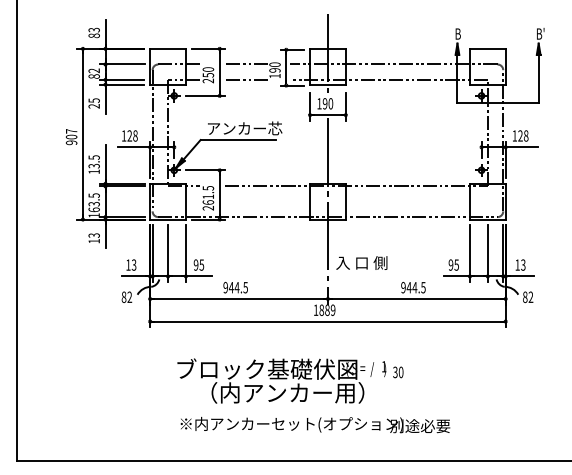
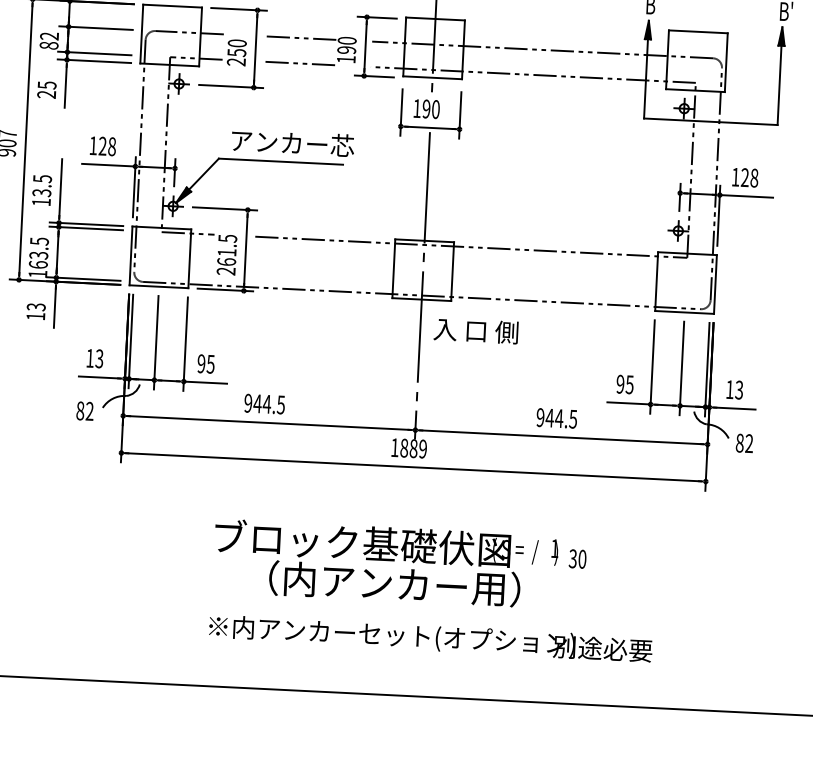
text: (361, 262) -> (475, 330), moved
text: (290, 380) -> (399, 563), moved
text: (315, 425) -> (430, 639), moved

